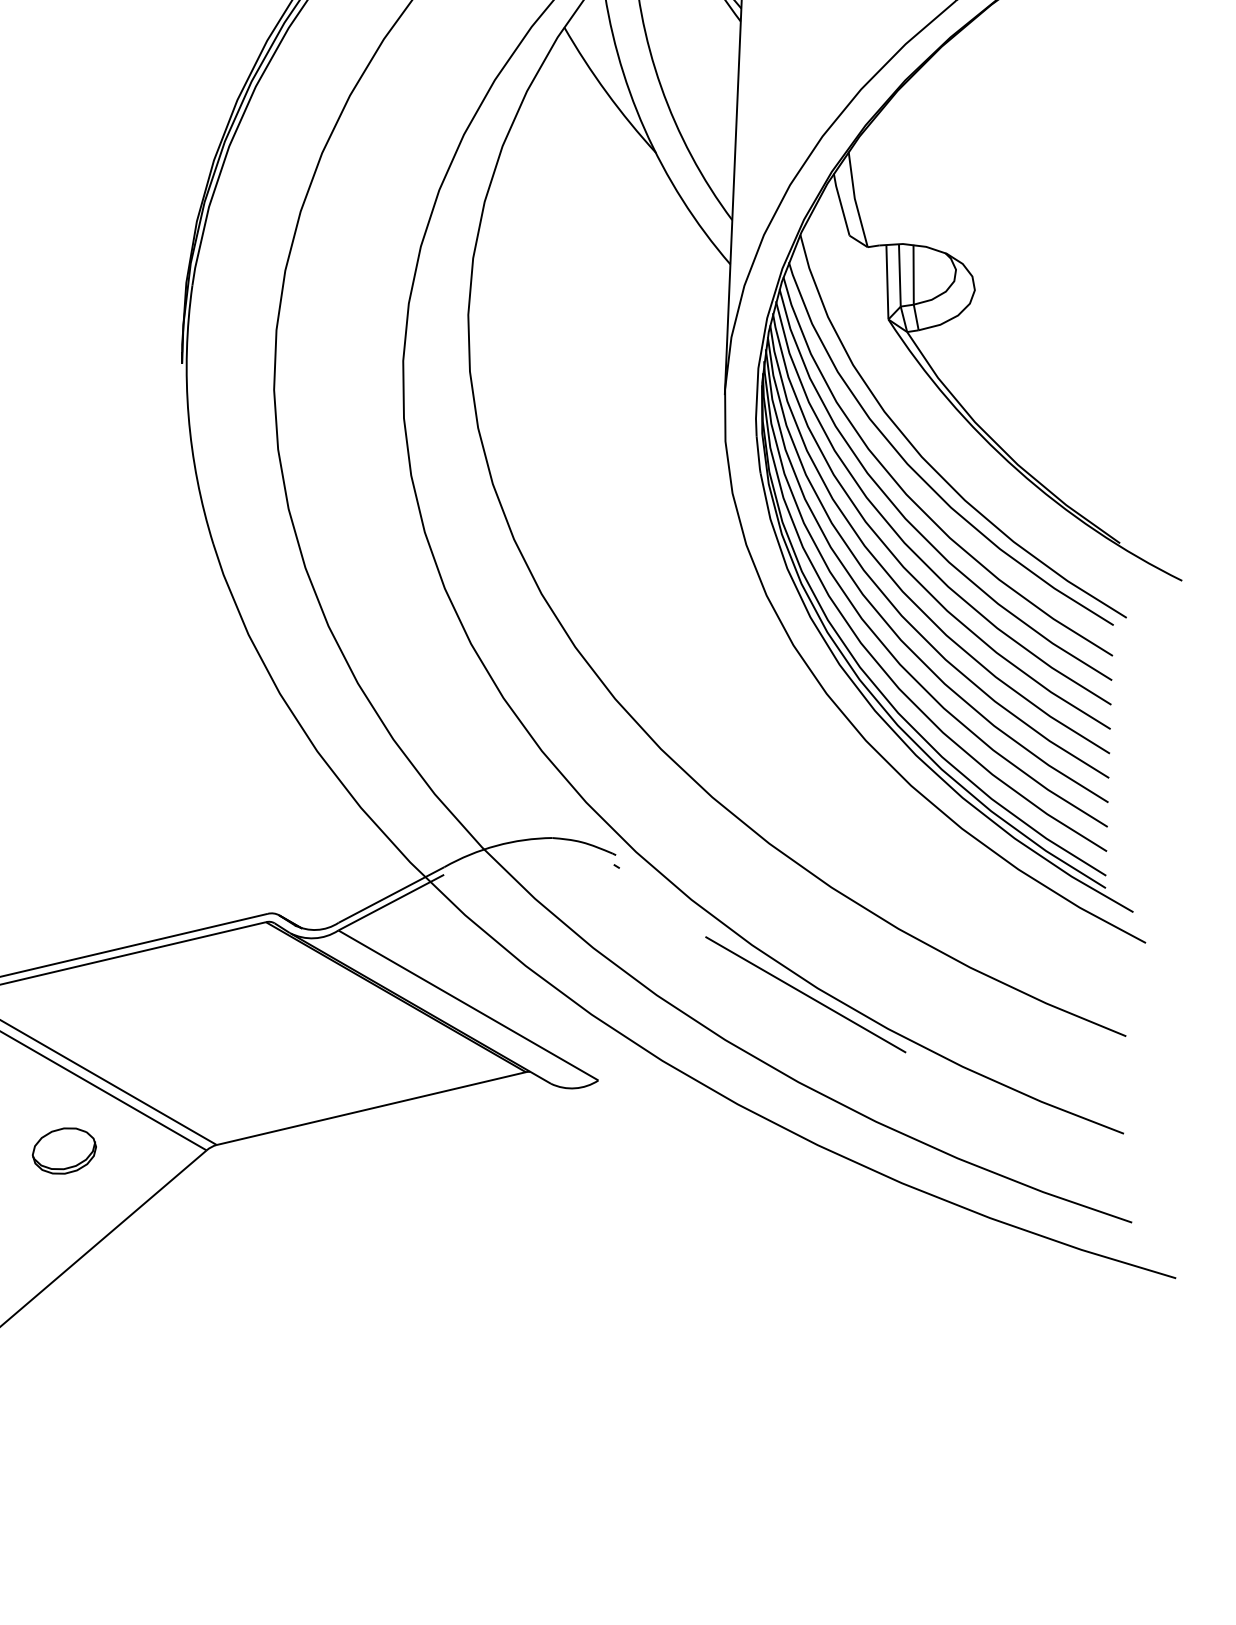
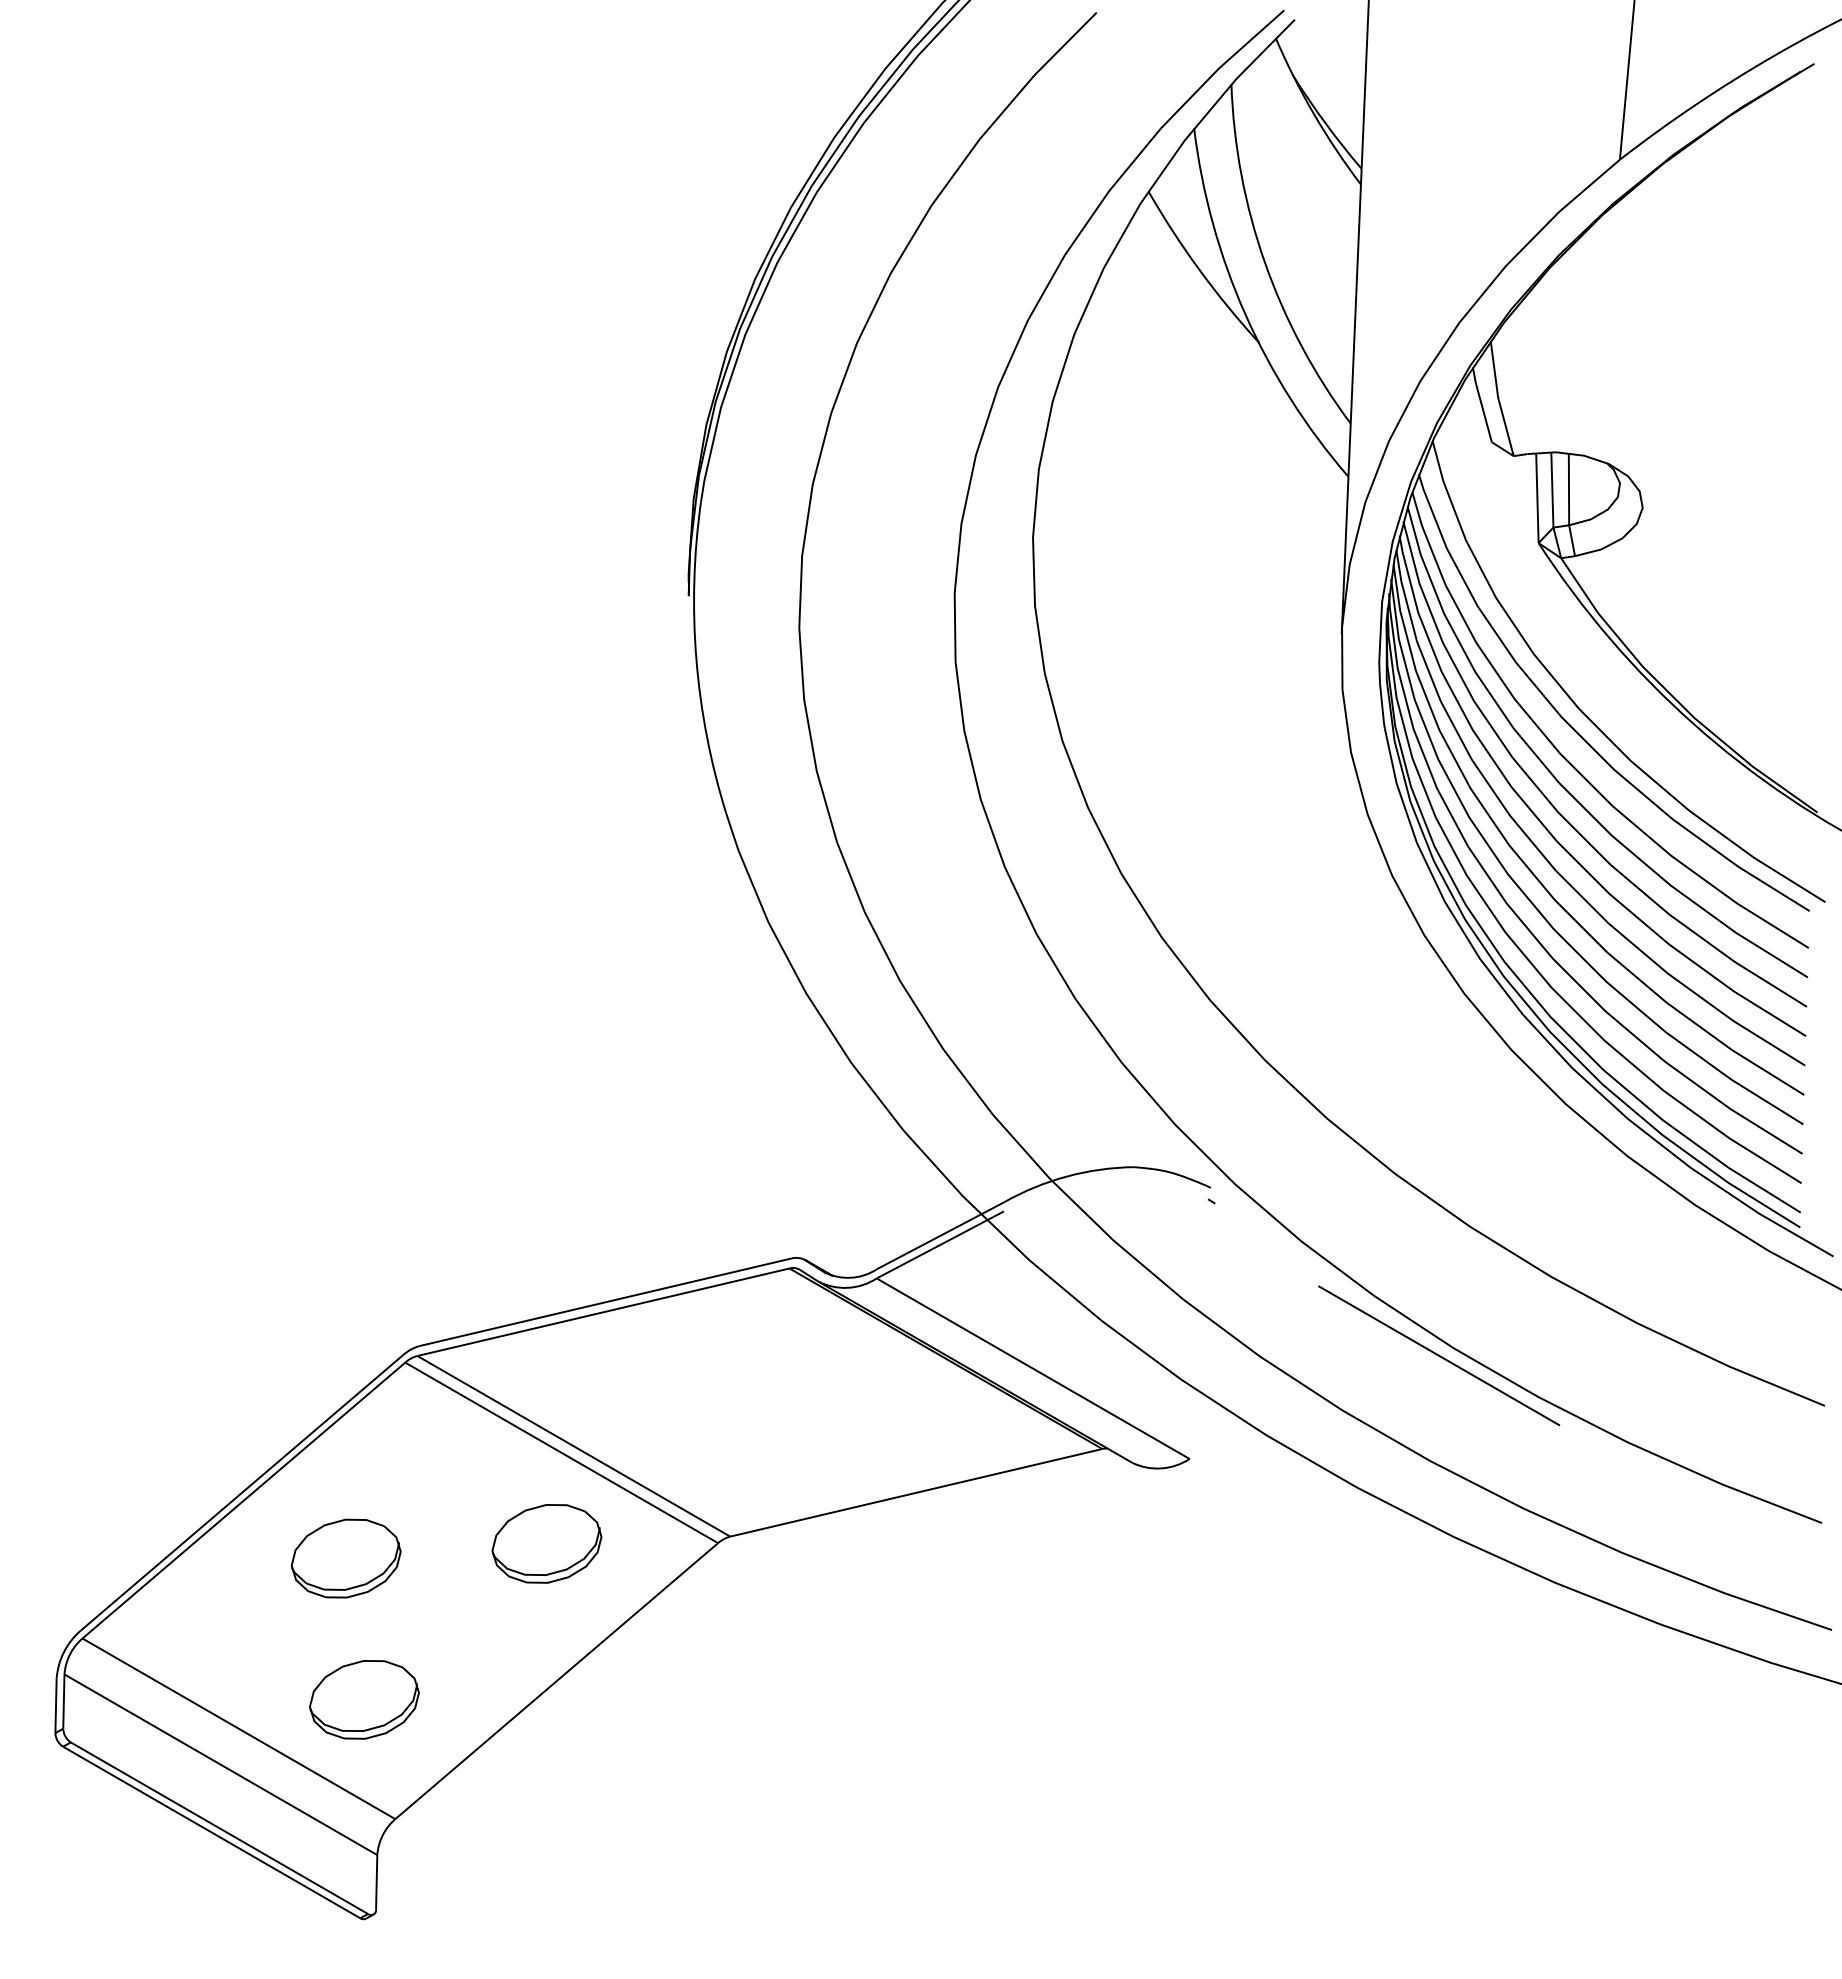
part: (64, 1150) -> (546, 1543), size x1.43

